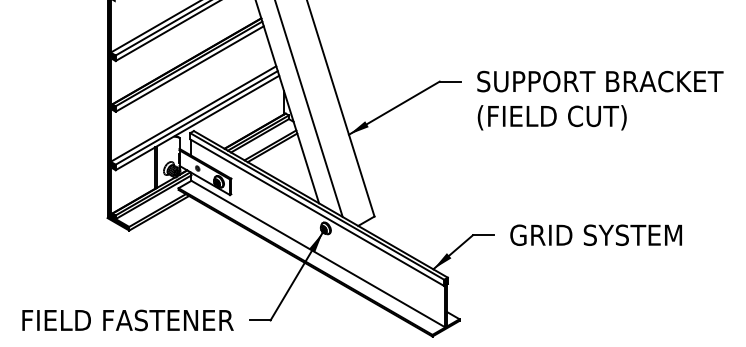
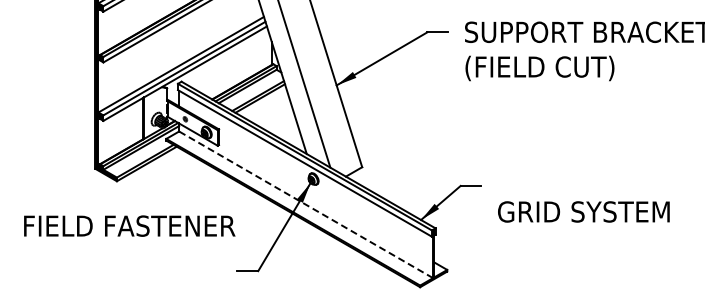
text: (595, 234) -> (583, 211), moved
line: (318, 254) -> (306, 205), solid -> dashed
text: (127, 320) -> (129, 226), moved

